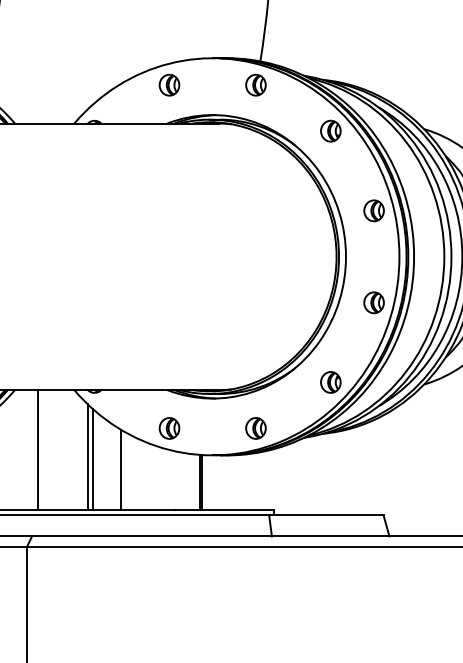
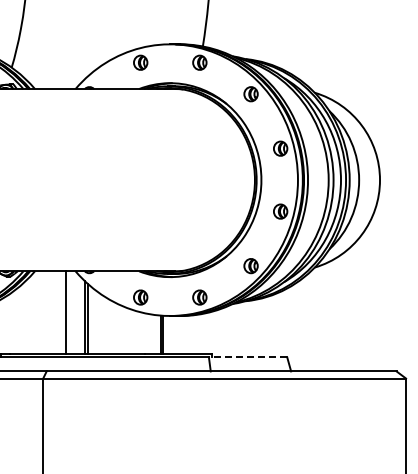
line: (37, 450) -> (66, 312), moved
line: (120, 469) -> (107, 325), removed
line: (325, 516) -> (247, 357), solid -> dashed

